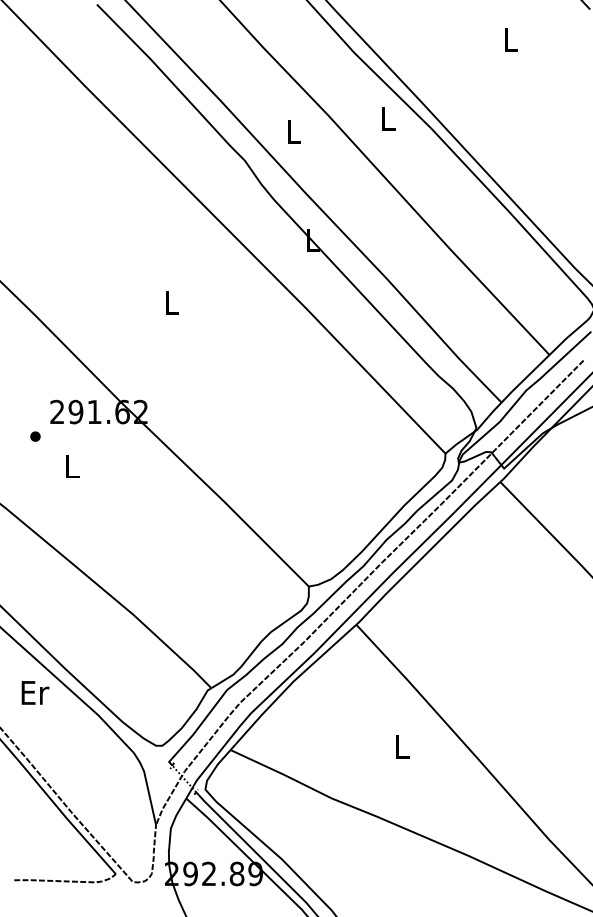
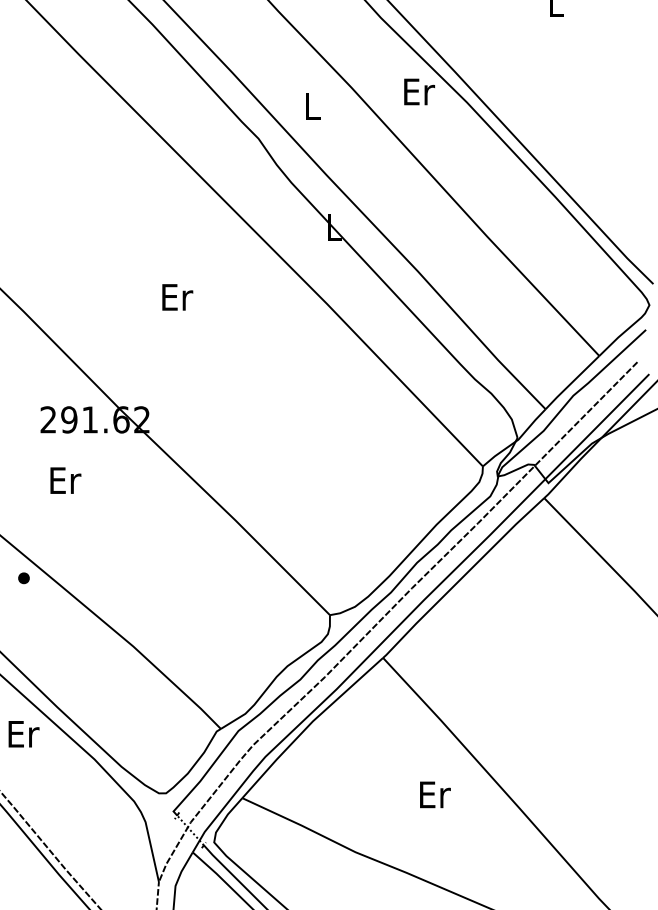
text: (388, 118) -> (419, 91), L -> Er
text: (172, 302) -> (177, 297), L -> Er
part: (35, 436) -> (24, 578), moved
text: (72, 466) -> (65, 480), L -> Er
text: (402, 746) -> (434, 794), L -> Er

